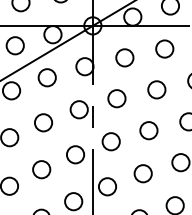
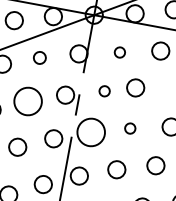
circle: (124, 57) -> (119, 52), size x0.6
circle: (46, 77) -> (39, 57), size x0.7
circle: (156, 89) -> (135, 87), moved
circle: (116, 98) -> (104, 90), size x0.6
circle: (43, 122) -> (28, 101), size x1.6
circle: (148, 130) -> (129, 128), size x0.6
circle: (110, 141) -> (90, 132), size x1.6

